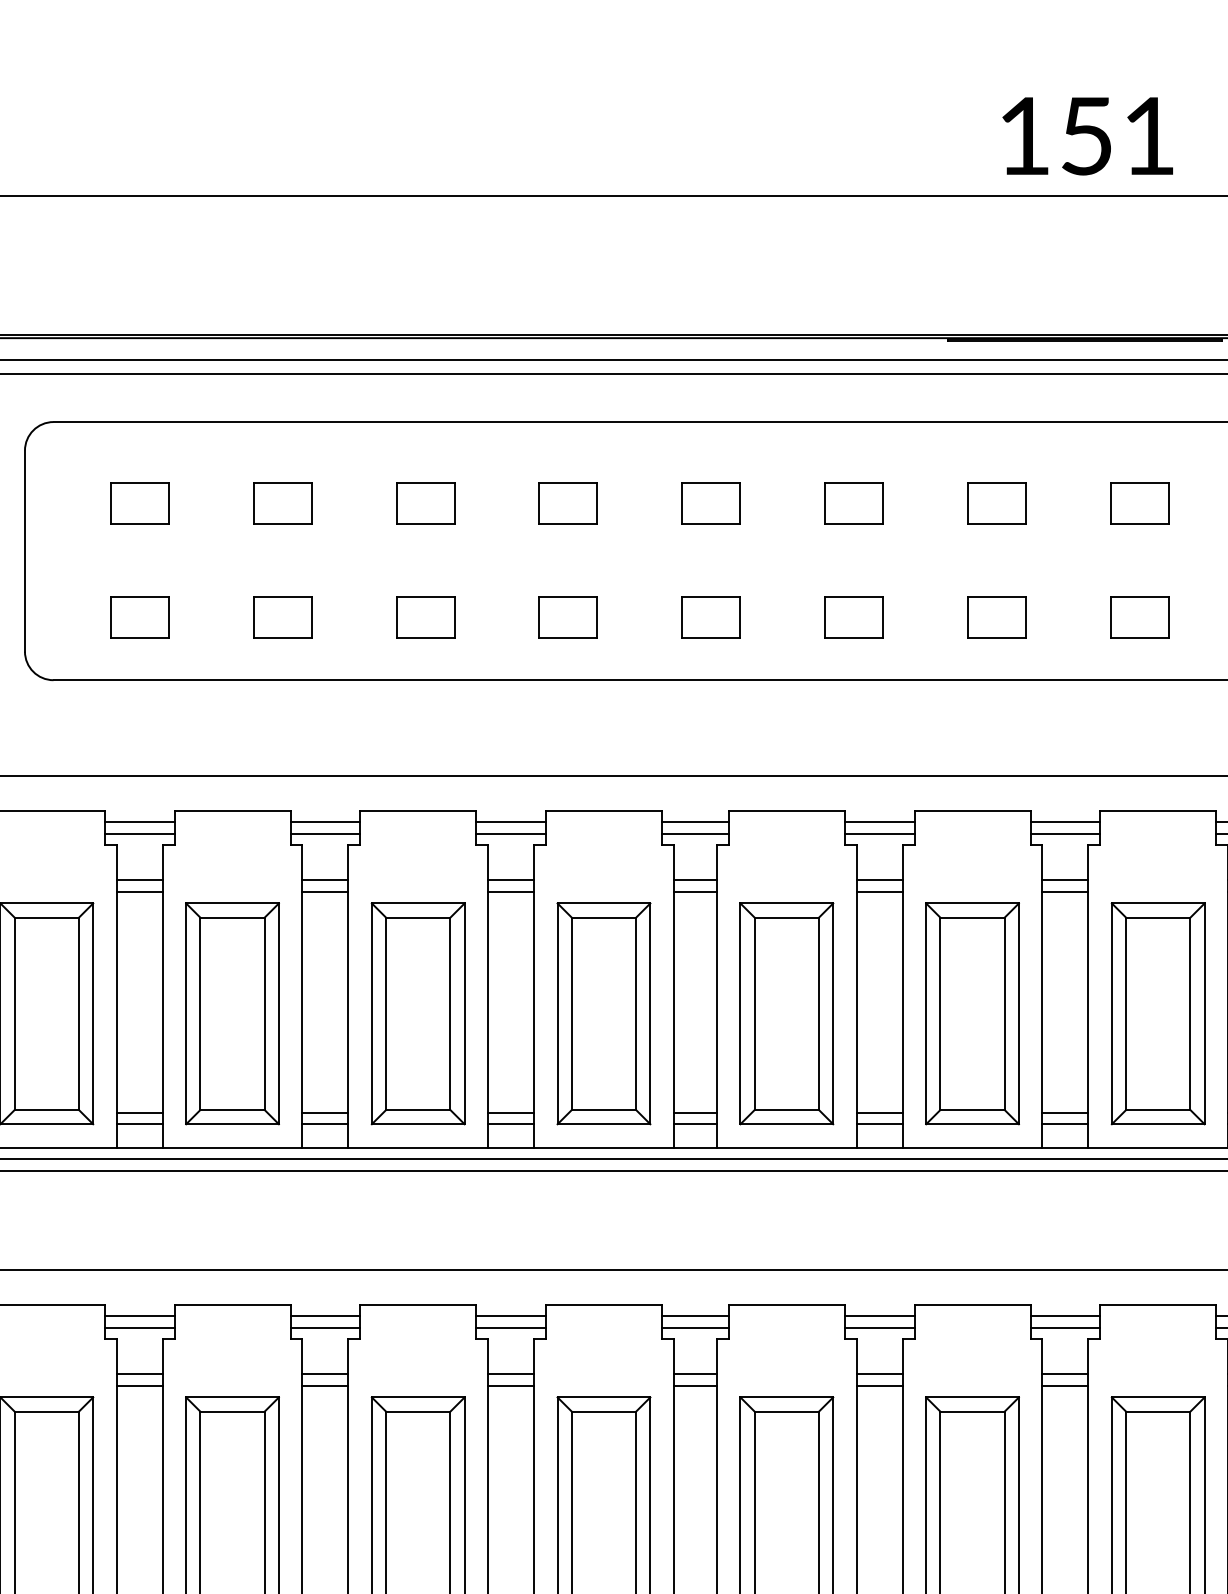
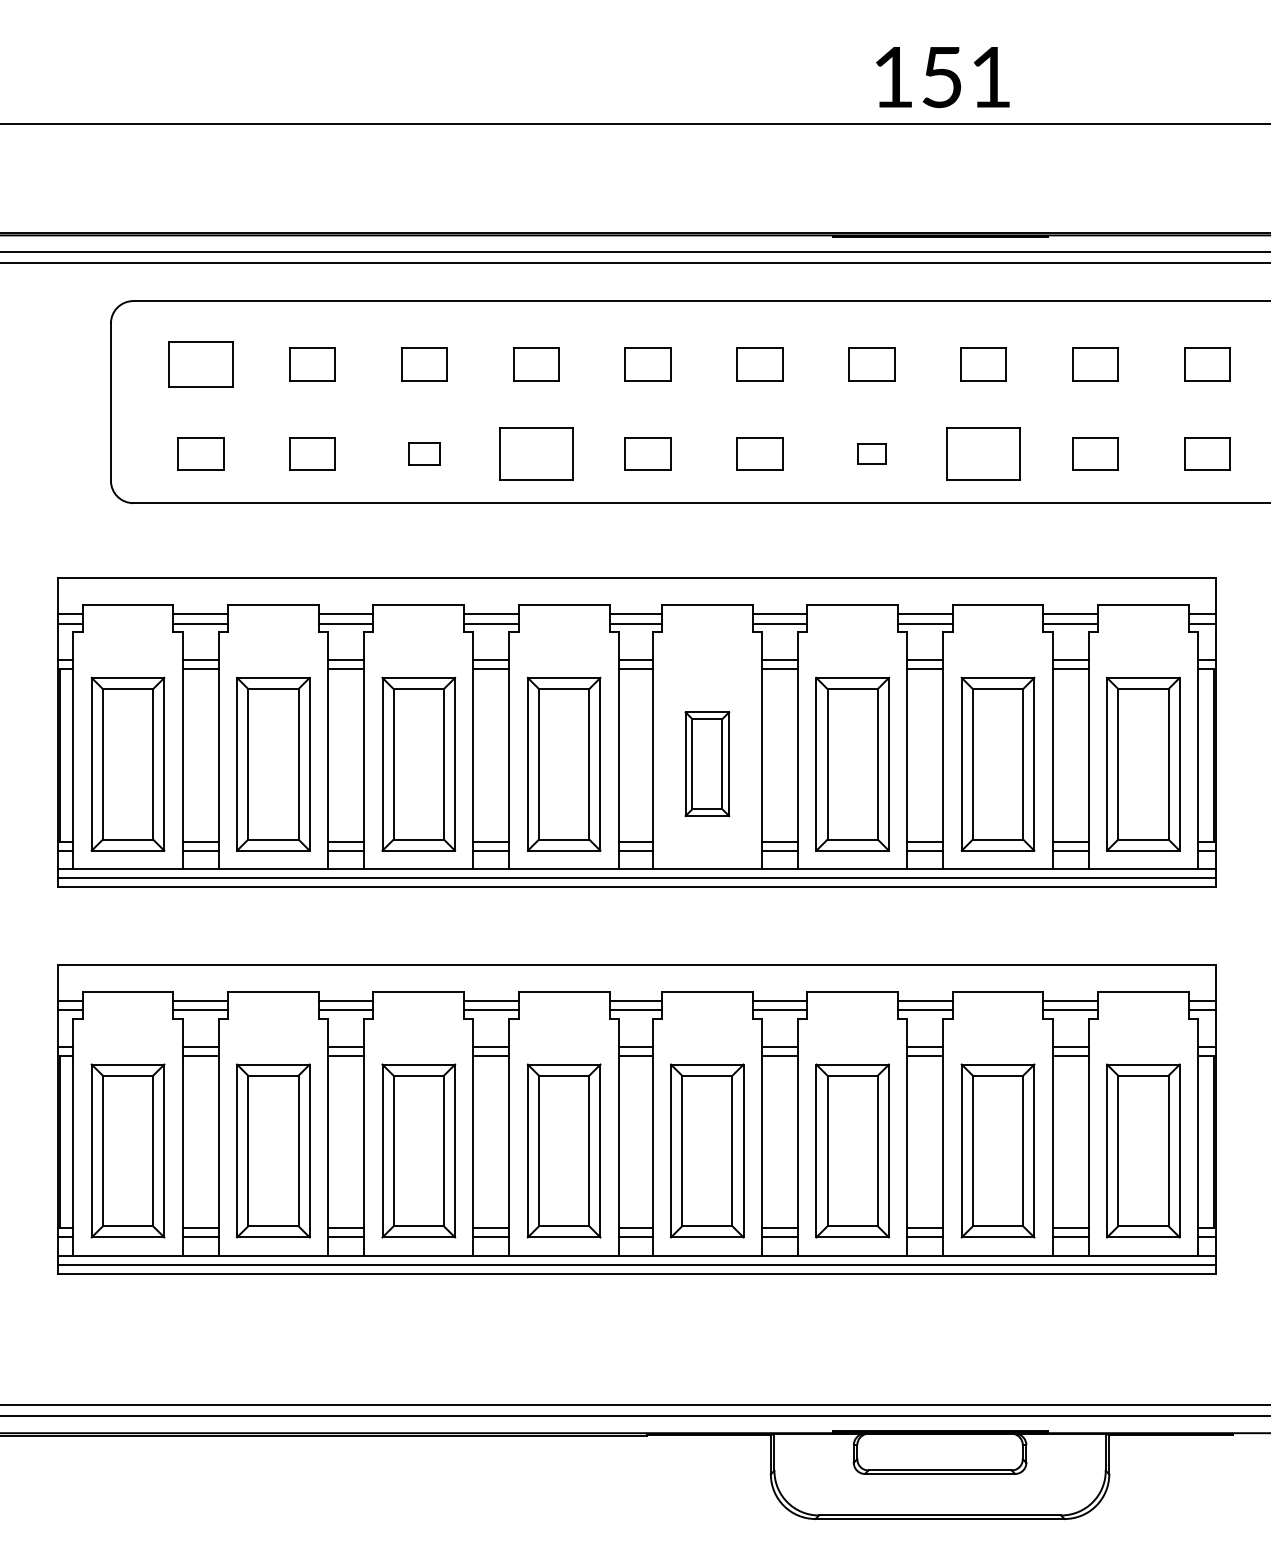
part: (139, 503) -> (200, 364), size x1.4
part: (425, 616) -> (424, 453), size x0.7
part: (568, 616) -> (536, 453), size x1.6
part: (996, 616) -> (871, 453), size x0.6
part: (1139, 616) -> (983, 453), size x1.6
part: (787, 1012) -> (707, 763), size x0.6

